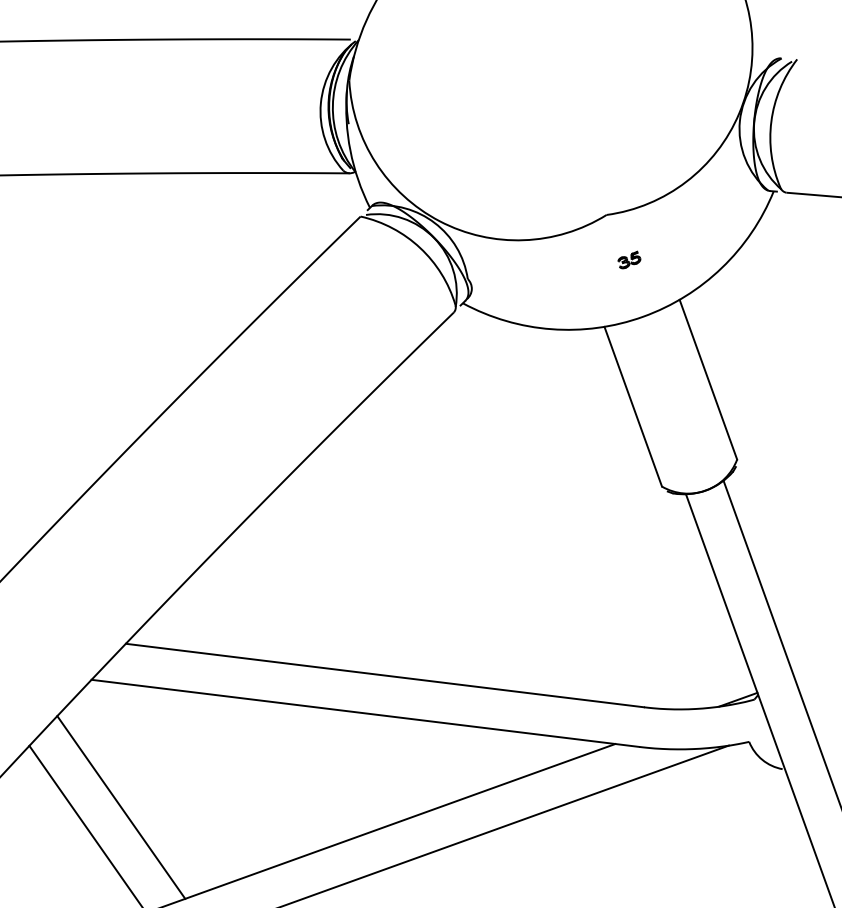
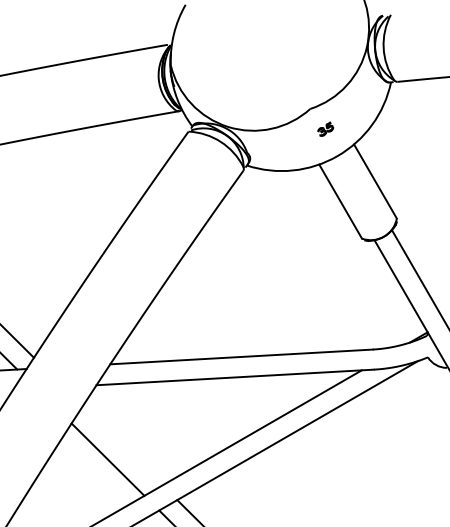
part: (629, 258) -> (325, 128), size x1.4
line: (121, 806) -> (122, 445), removed

